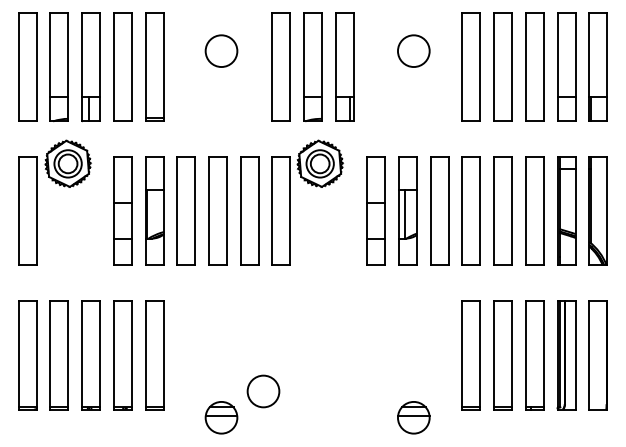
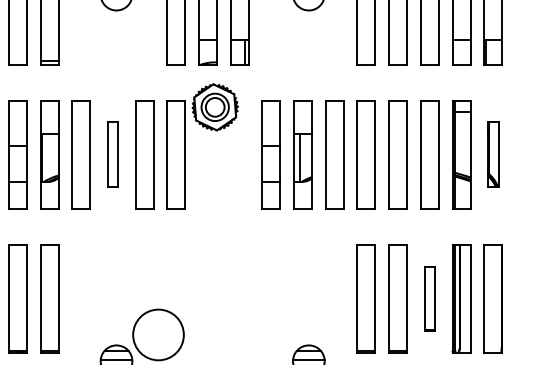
part: (217, 210) -> (112, 153), size x0.6
part: (597, 210) -> (492, 153), size x0.6
part: (534, 355) -> (429, 298), size x0.6
circle: (263, 391) -> (158, 334), size x1.6

